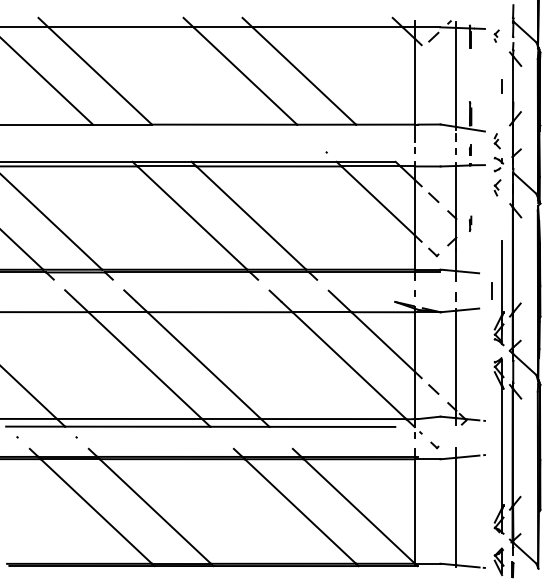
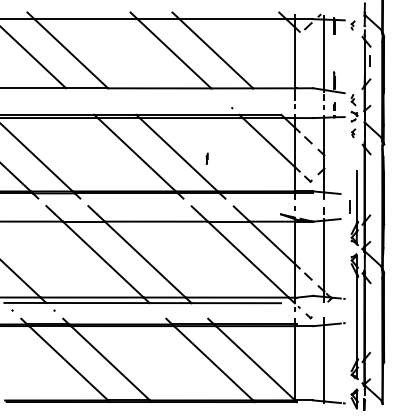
line: (501, 86) -> (369, 61), moved
part: (497, 187) -> (353, 133), size x0.7
part: (470, 223) -> (207, 158), moved

